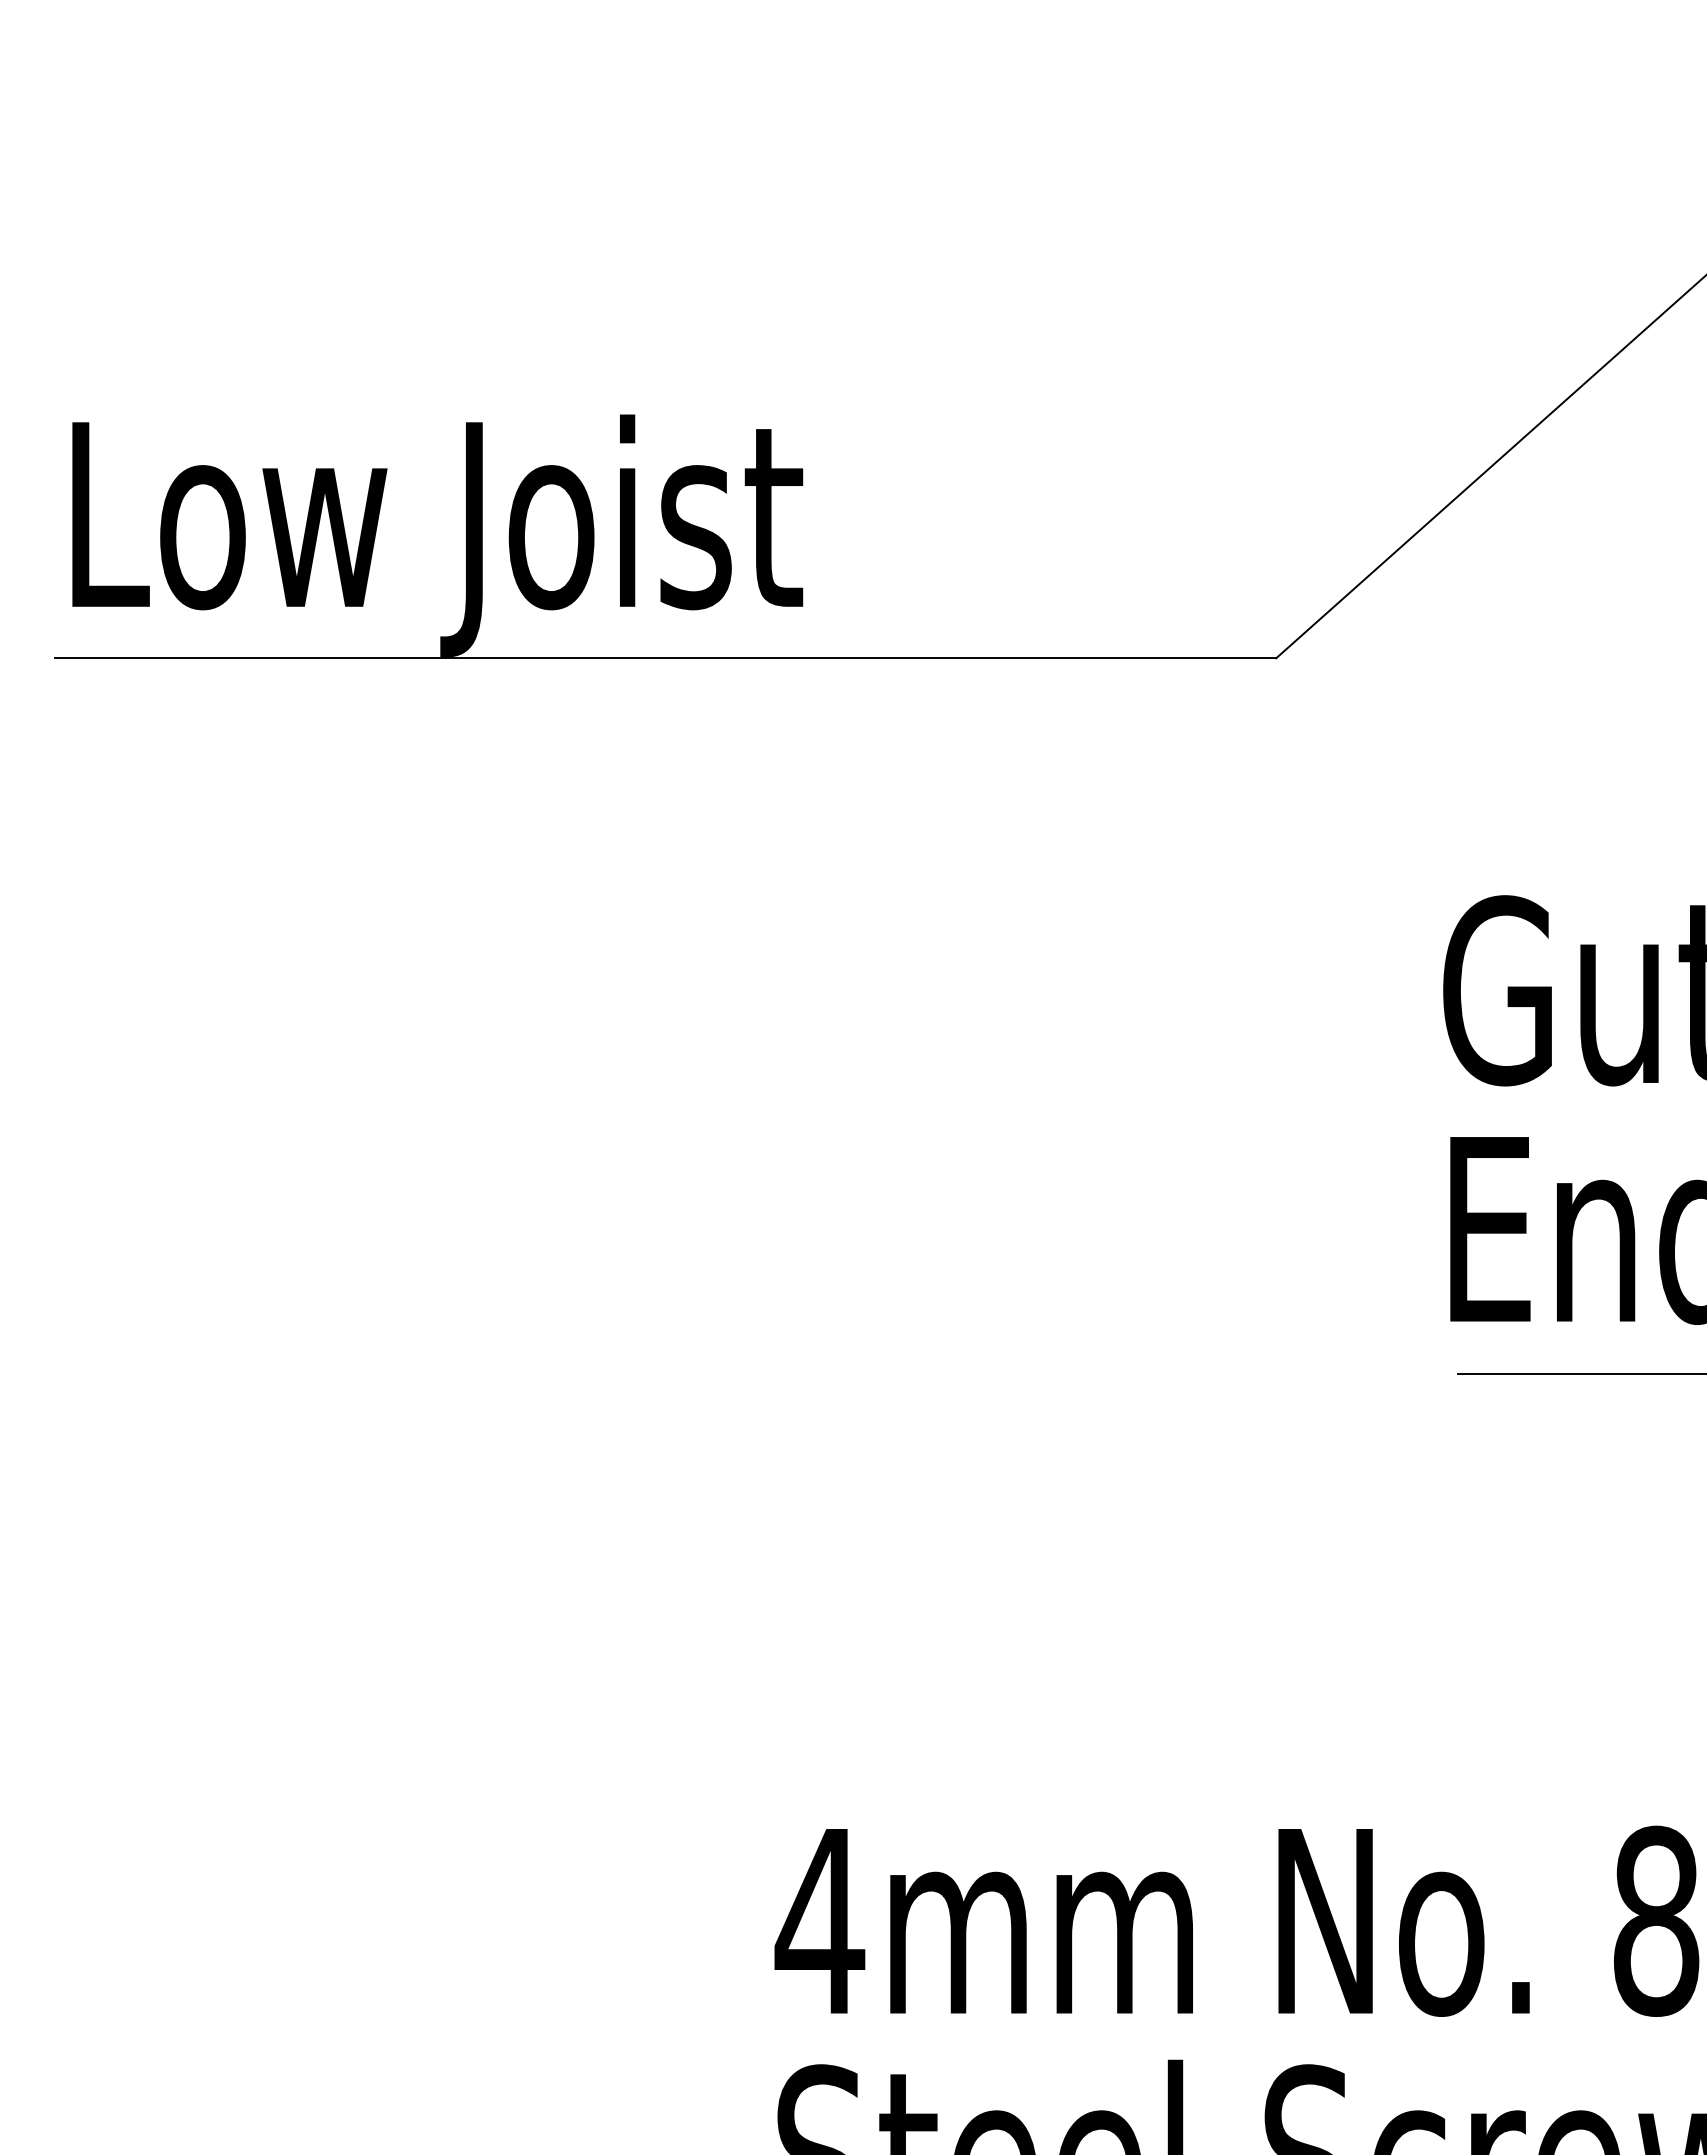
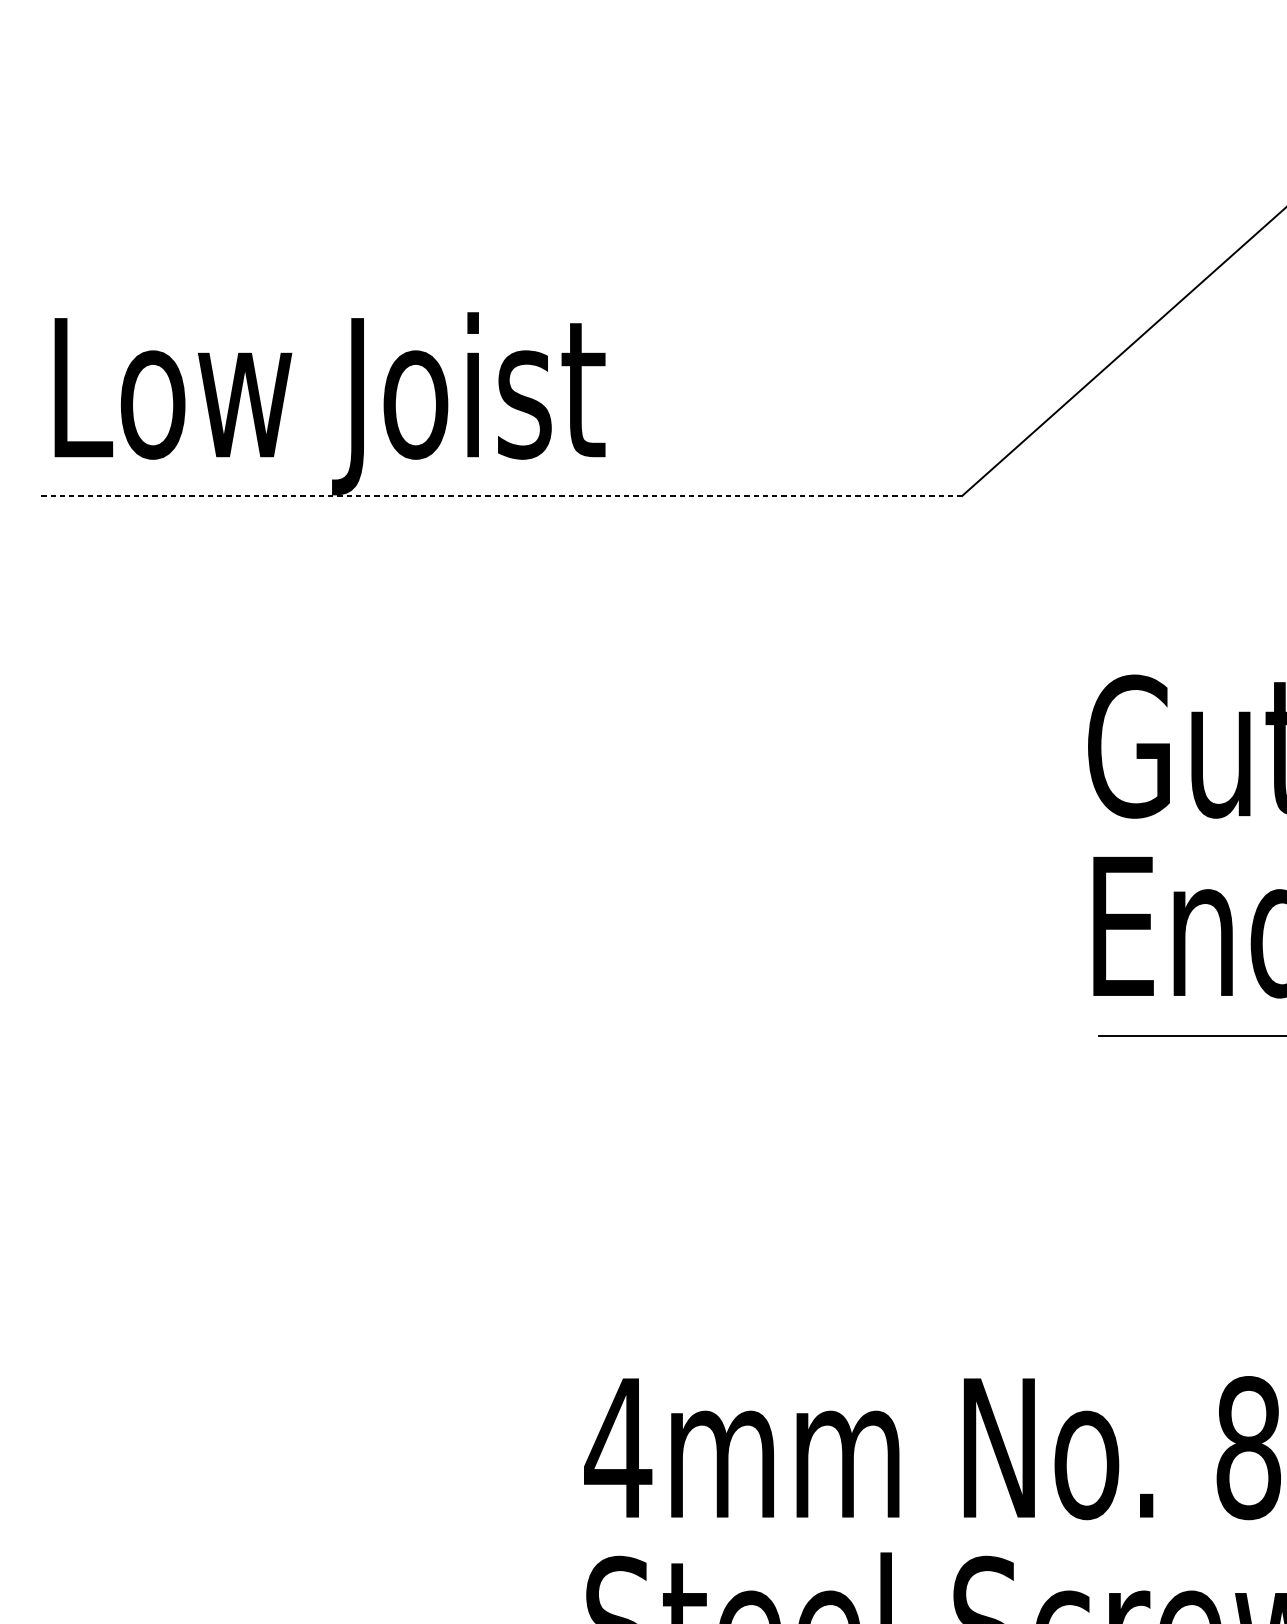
line: (665, 658) -> (501, 496), solid -> dashed

